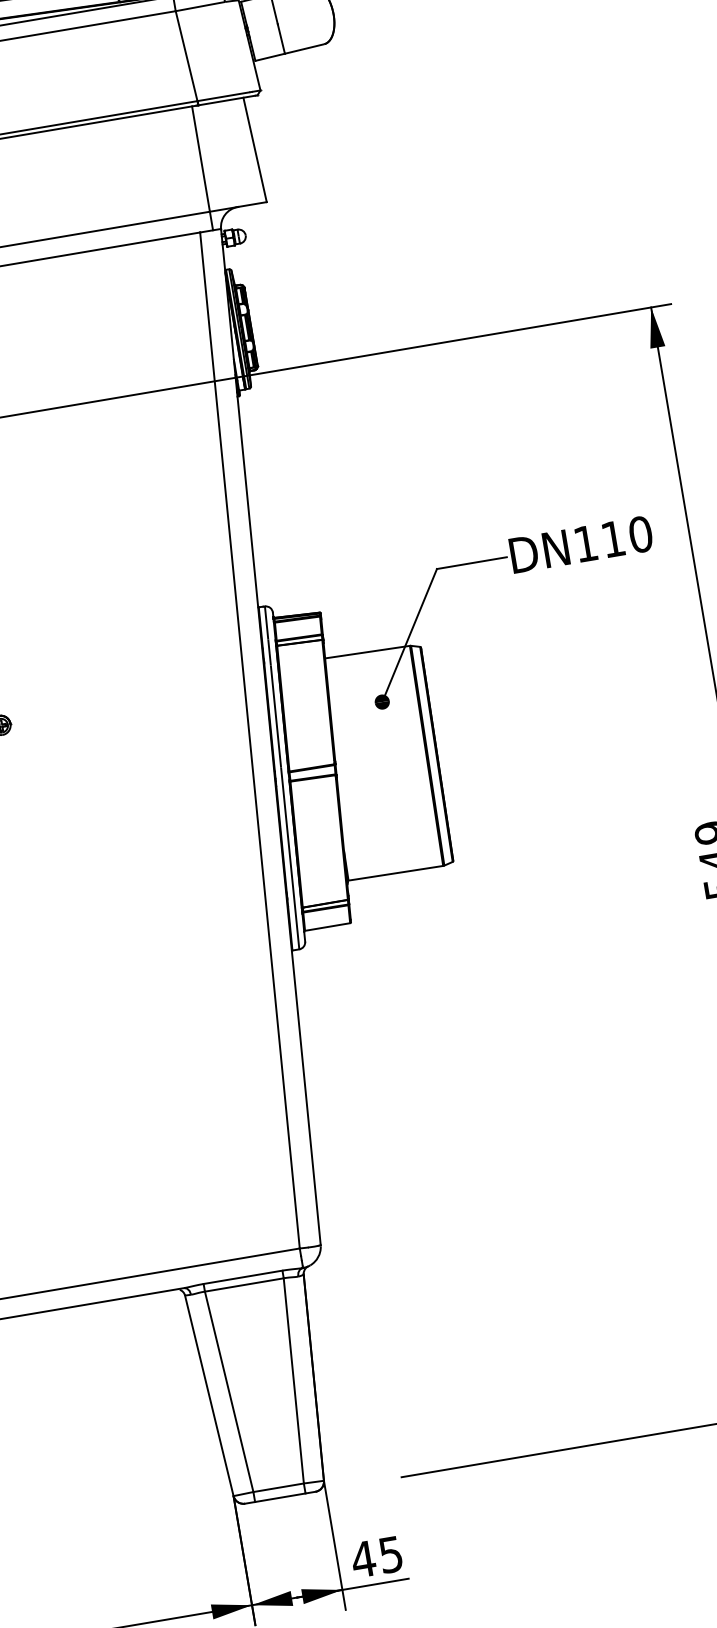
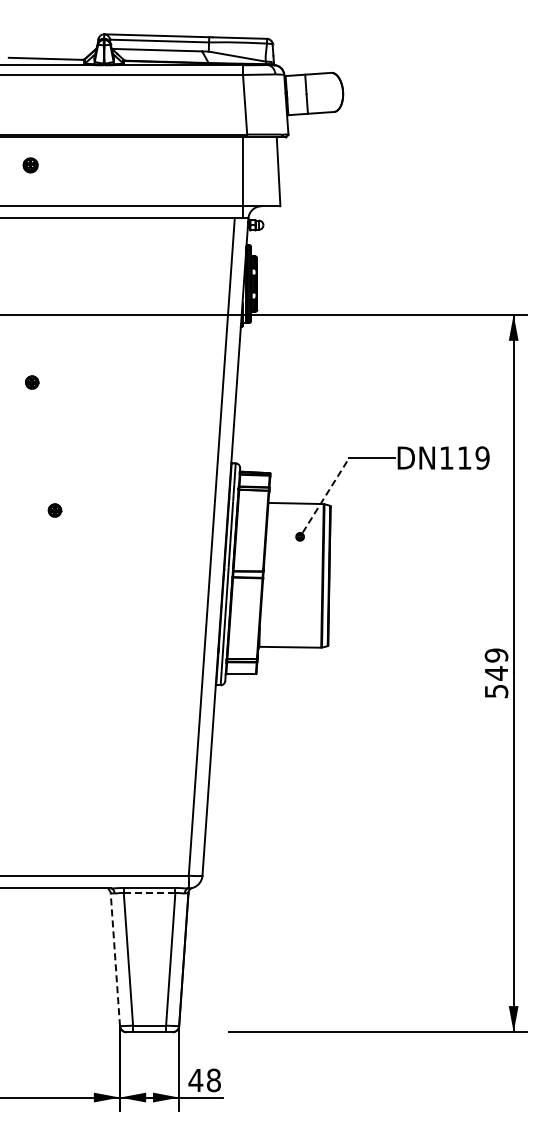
text: (640, 533) -> (482, 457), DN110 -> DN119
line: (410, 632) -> (325, 495), solid -> dashed
line: (244, 1284) -> (149, 892), solid -> dashed
line: (209, 1395) -> (115, 959), solid -> dashed
text: (390, 1554) -> (213, 1080), 45 -> 48

